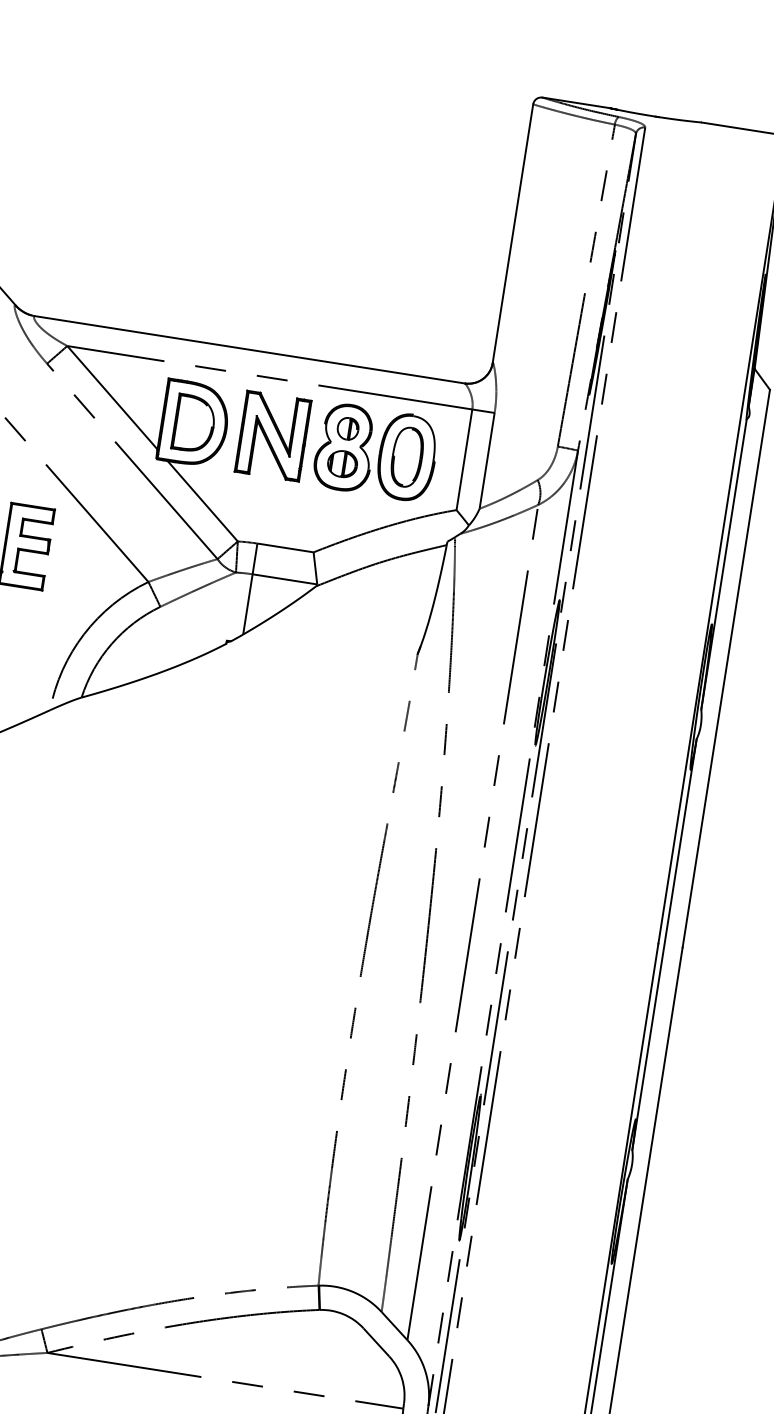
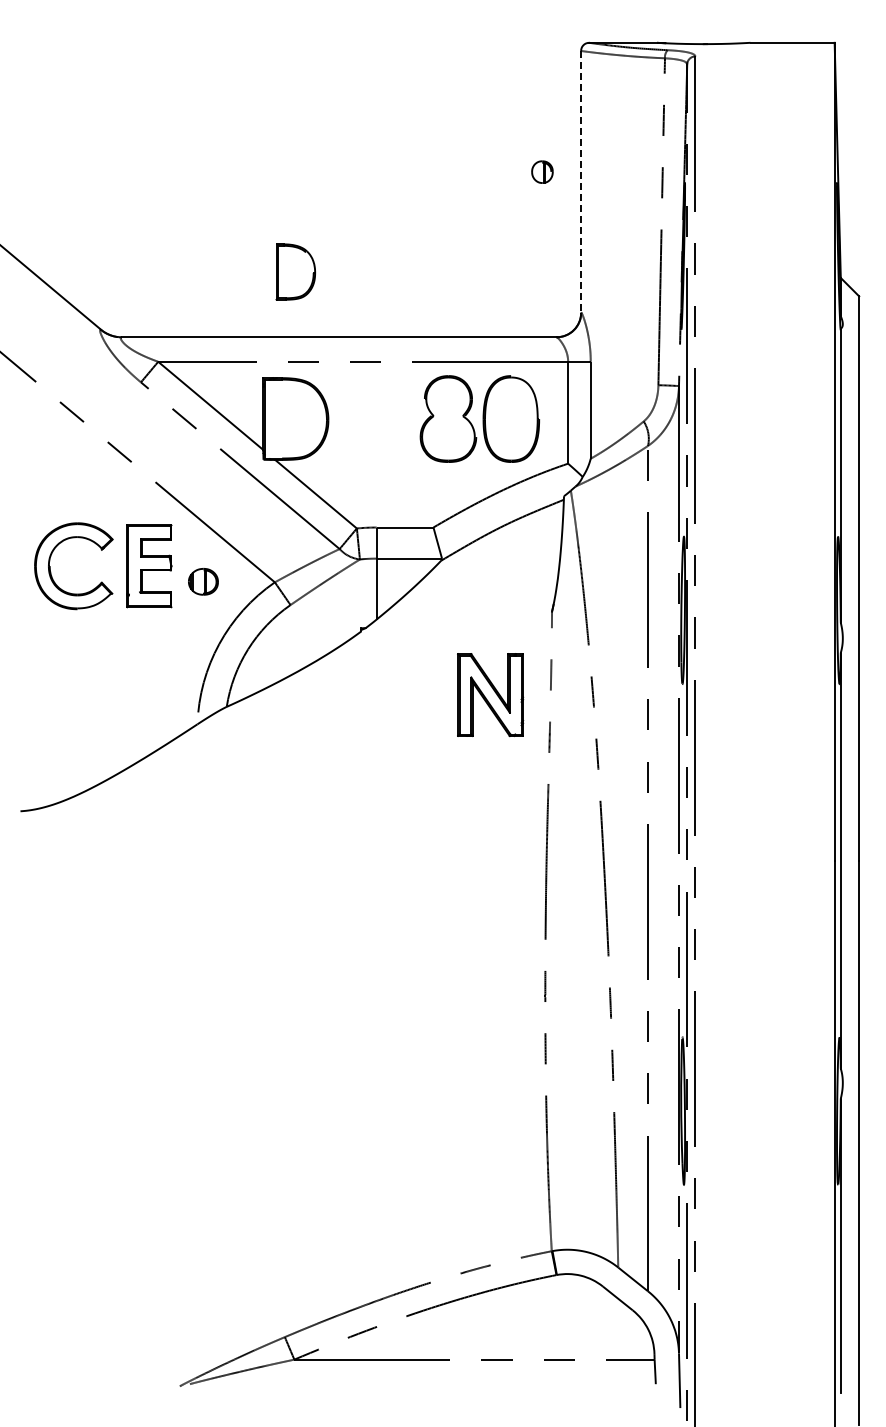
line: (513, 233) -> (581, 181), solid -> dashed
part: (194, 423) -> (295, 271), moved
part: (348, 428) -> (542, 171), moved
part: (273, 436) -> (490, 695), moved
part: (406, 456) -> (510, 418), removed
part: (342, 463) -> (203, 581), moved

